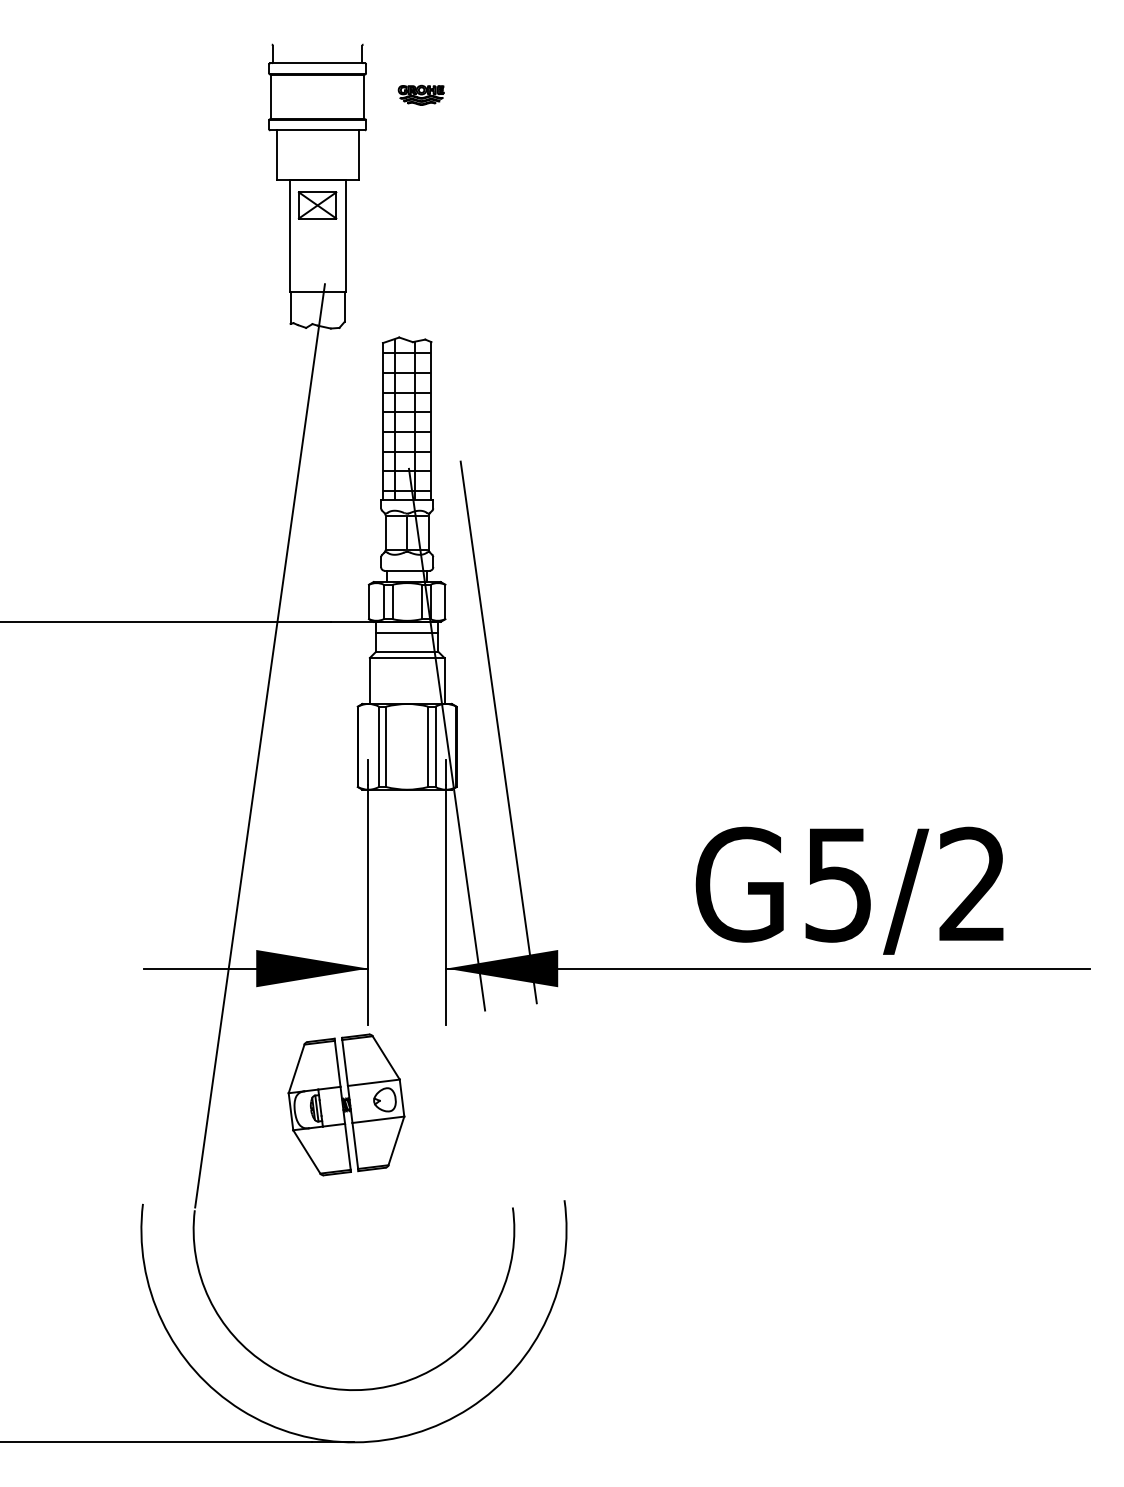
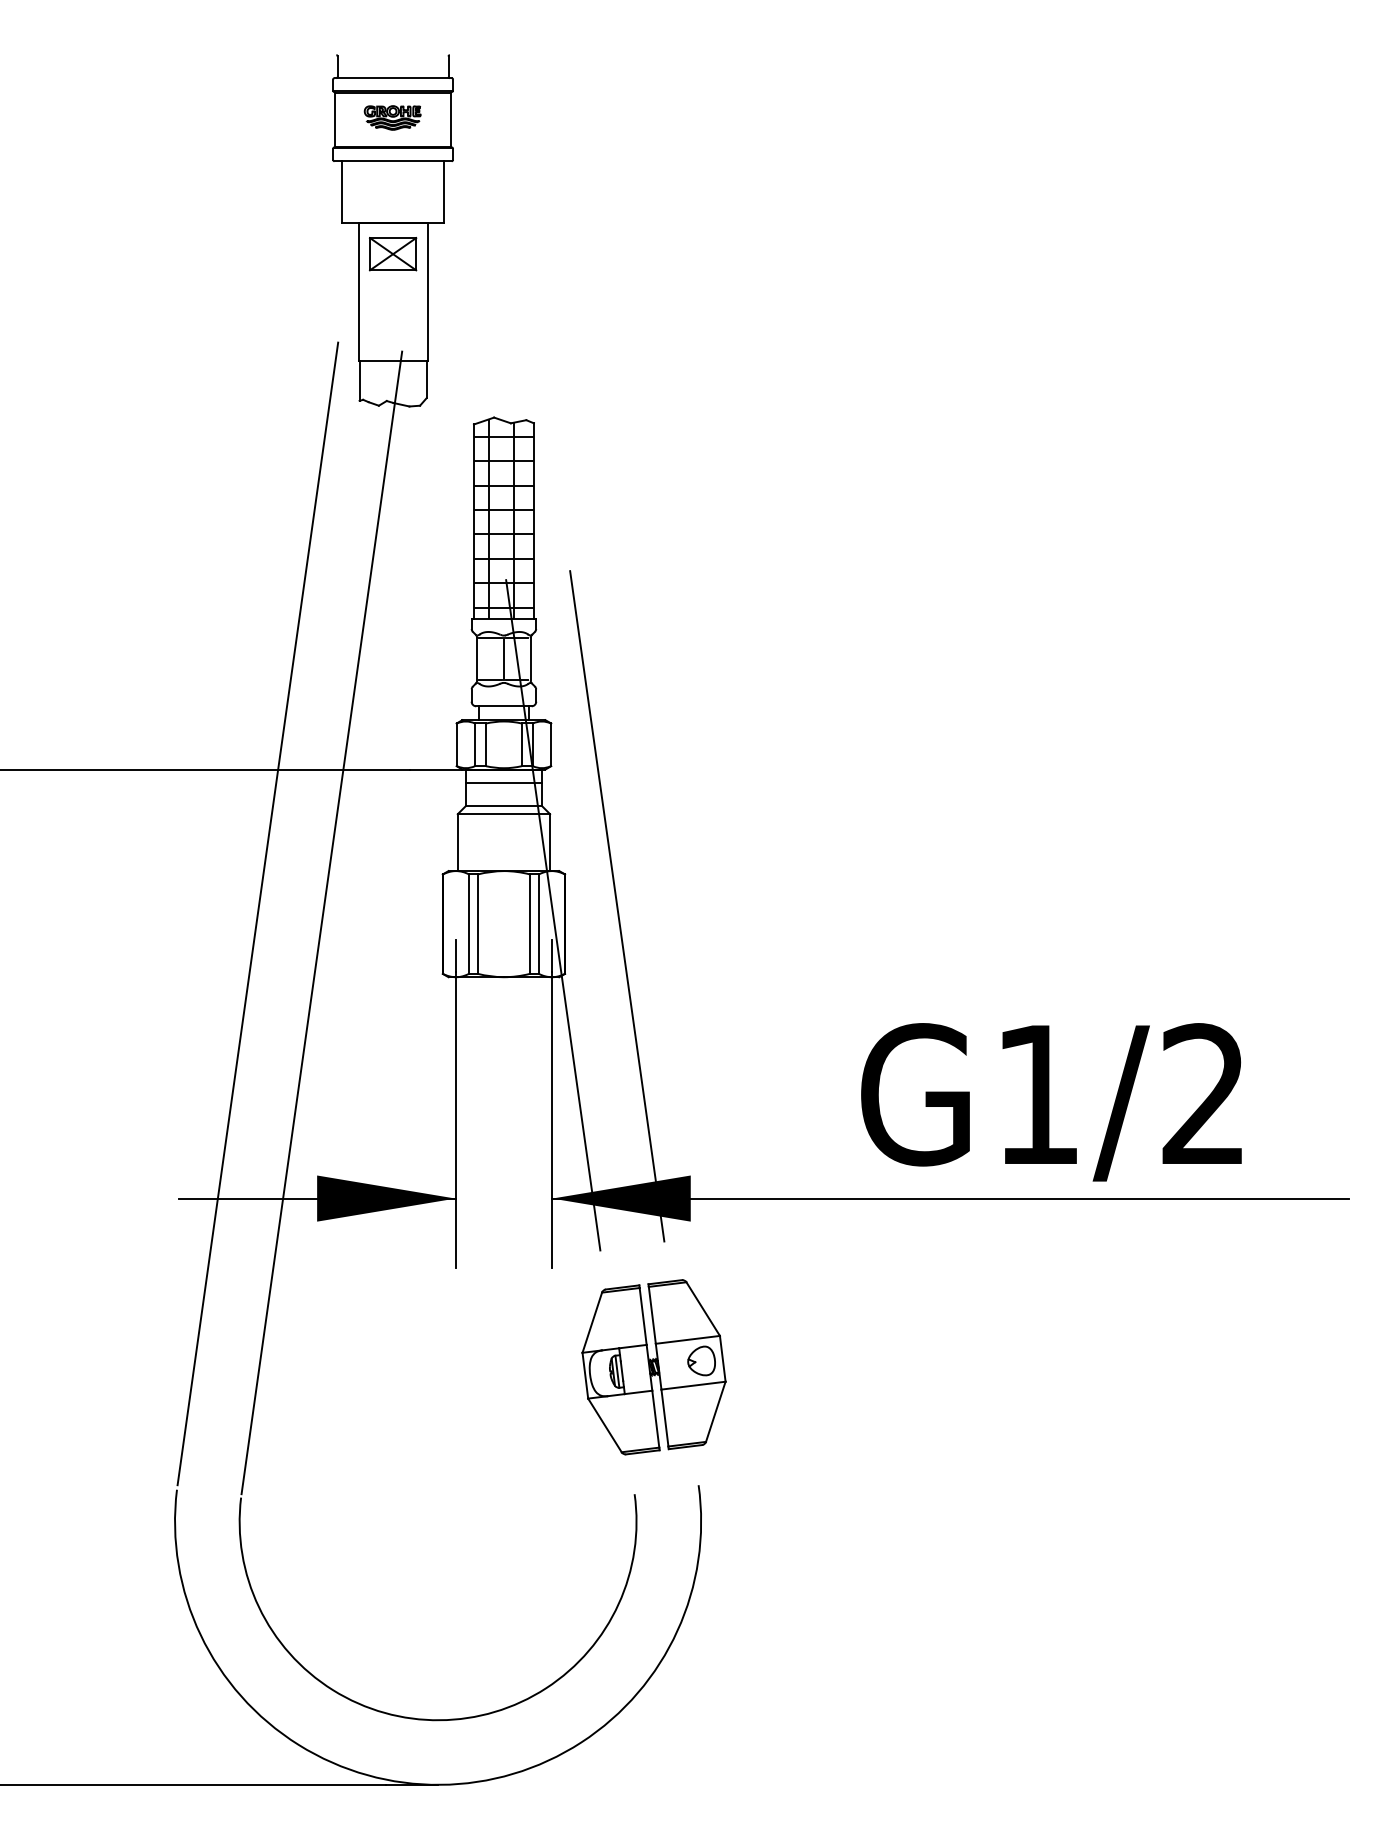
part: (420, 94) -> (391, 116), moved
line: (208, 738) -> (258, 913), added
text: (837, 885) -> (1036, 1095), G5/2 -> G1/2
part: (346, 1104) -> (654, 1366), moved

